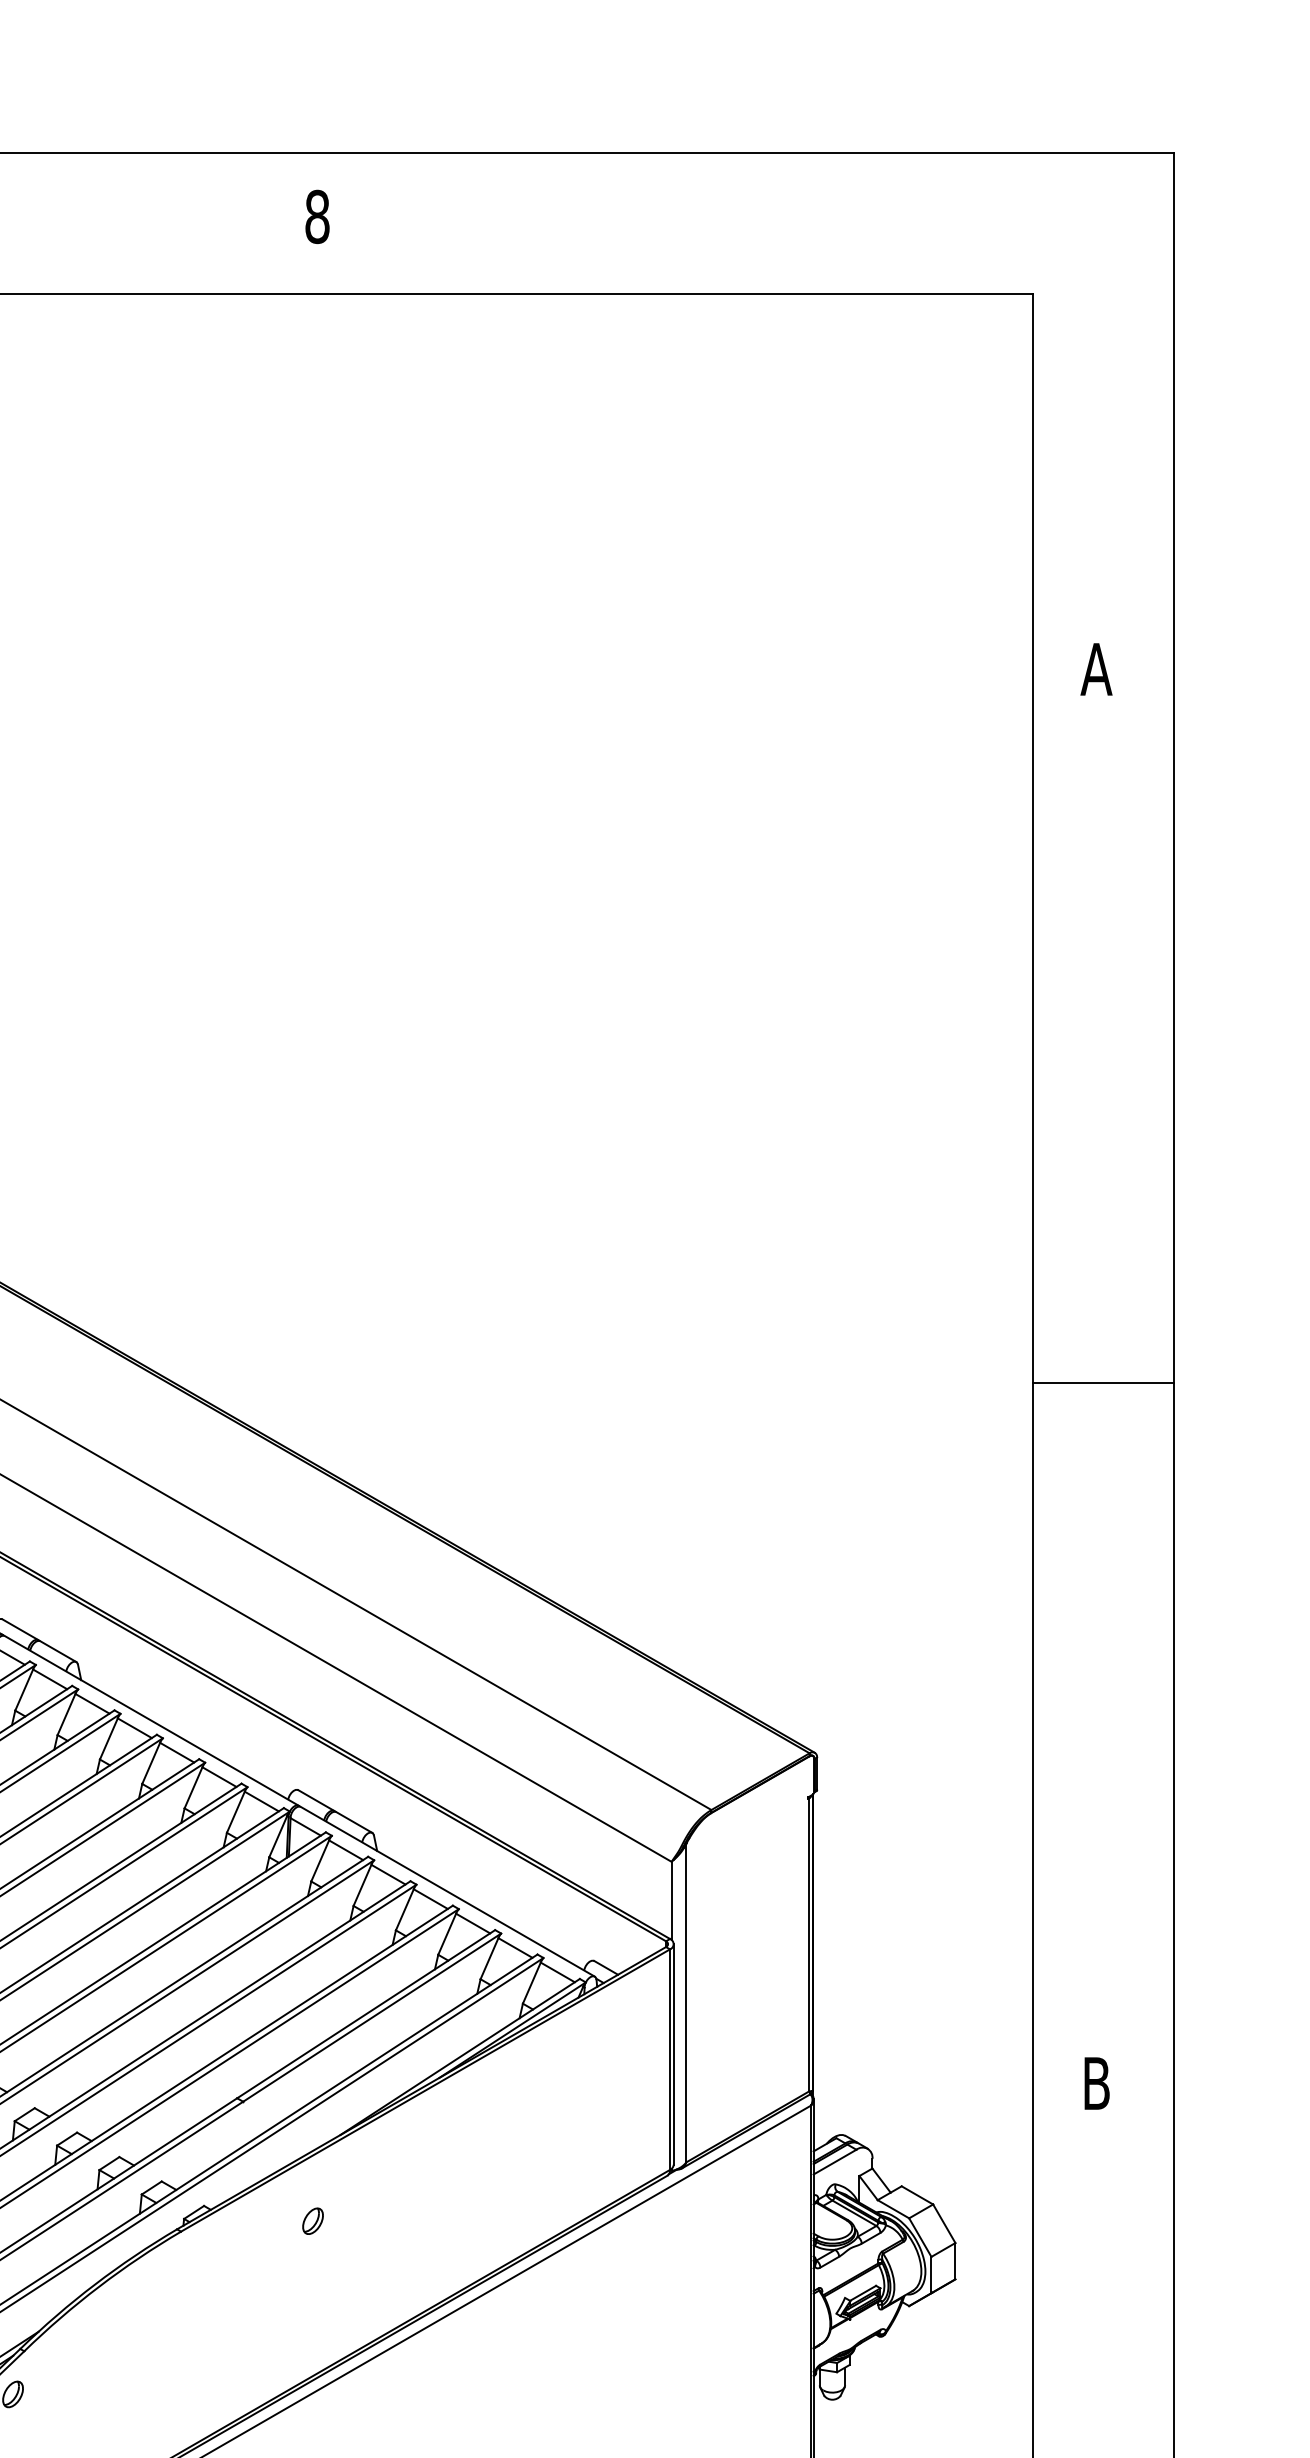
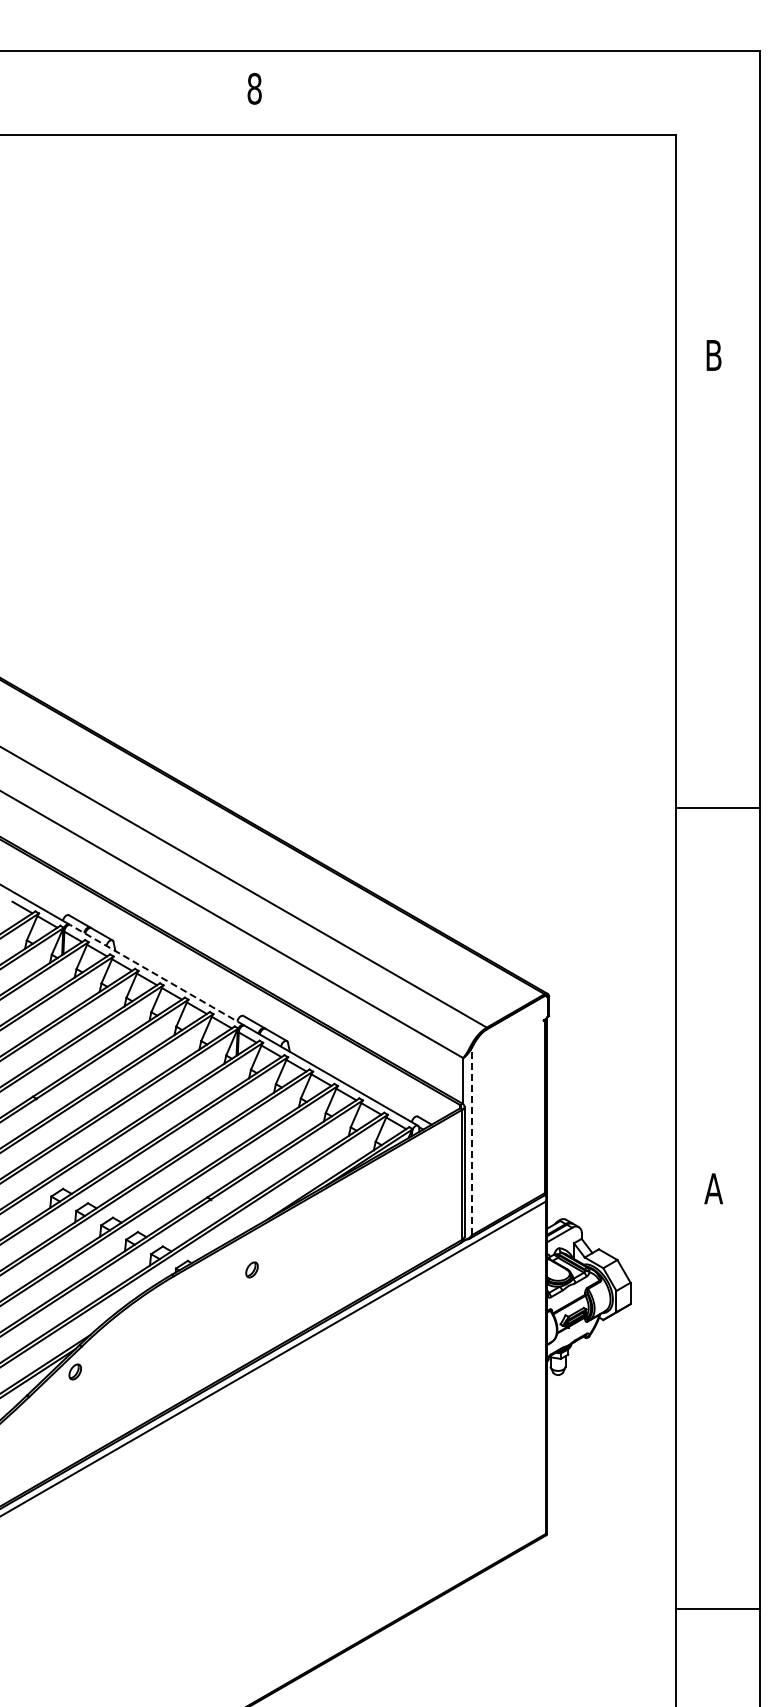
text: (1096, 669) -> (713, 355), A -> B
line: (1102, 1383) -> (717, 808), moved
line: (150, 1719) -> (156, 974), solid -> dashed
line: (687, 2003) -> (472, 1141), solid -> dashed
text: (1096, 2083) -> (713, 1188), B -> A

